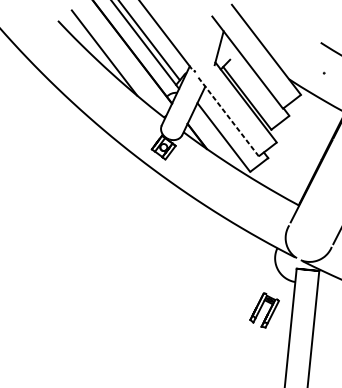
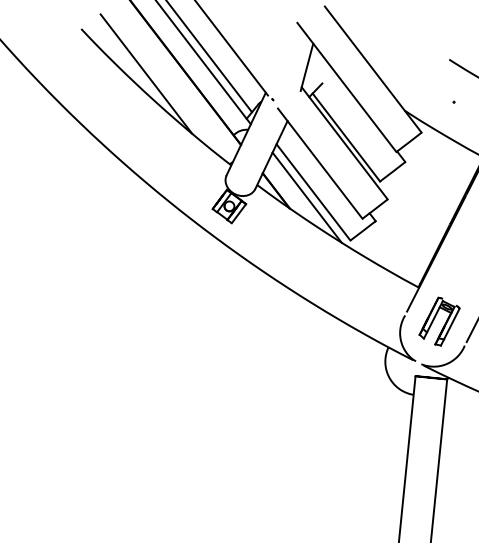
line: (228, 117) -> (320, 164), dashed -> solid
line: (218, 141) -> (306, 197), added
part: (264, 310) -> (439, 321), moved

